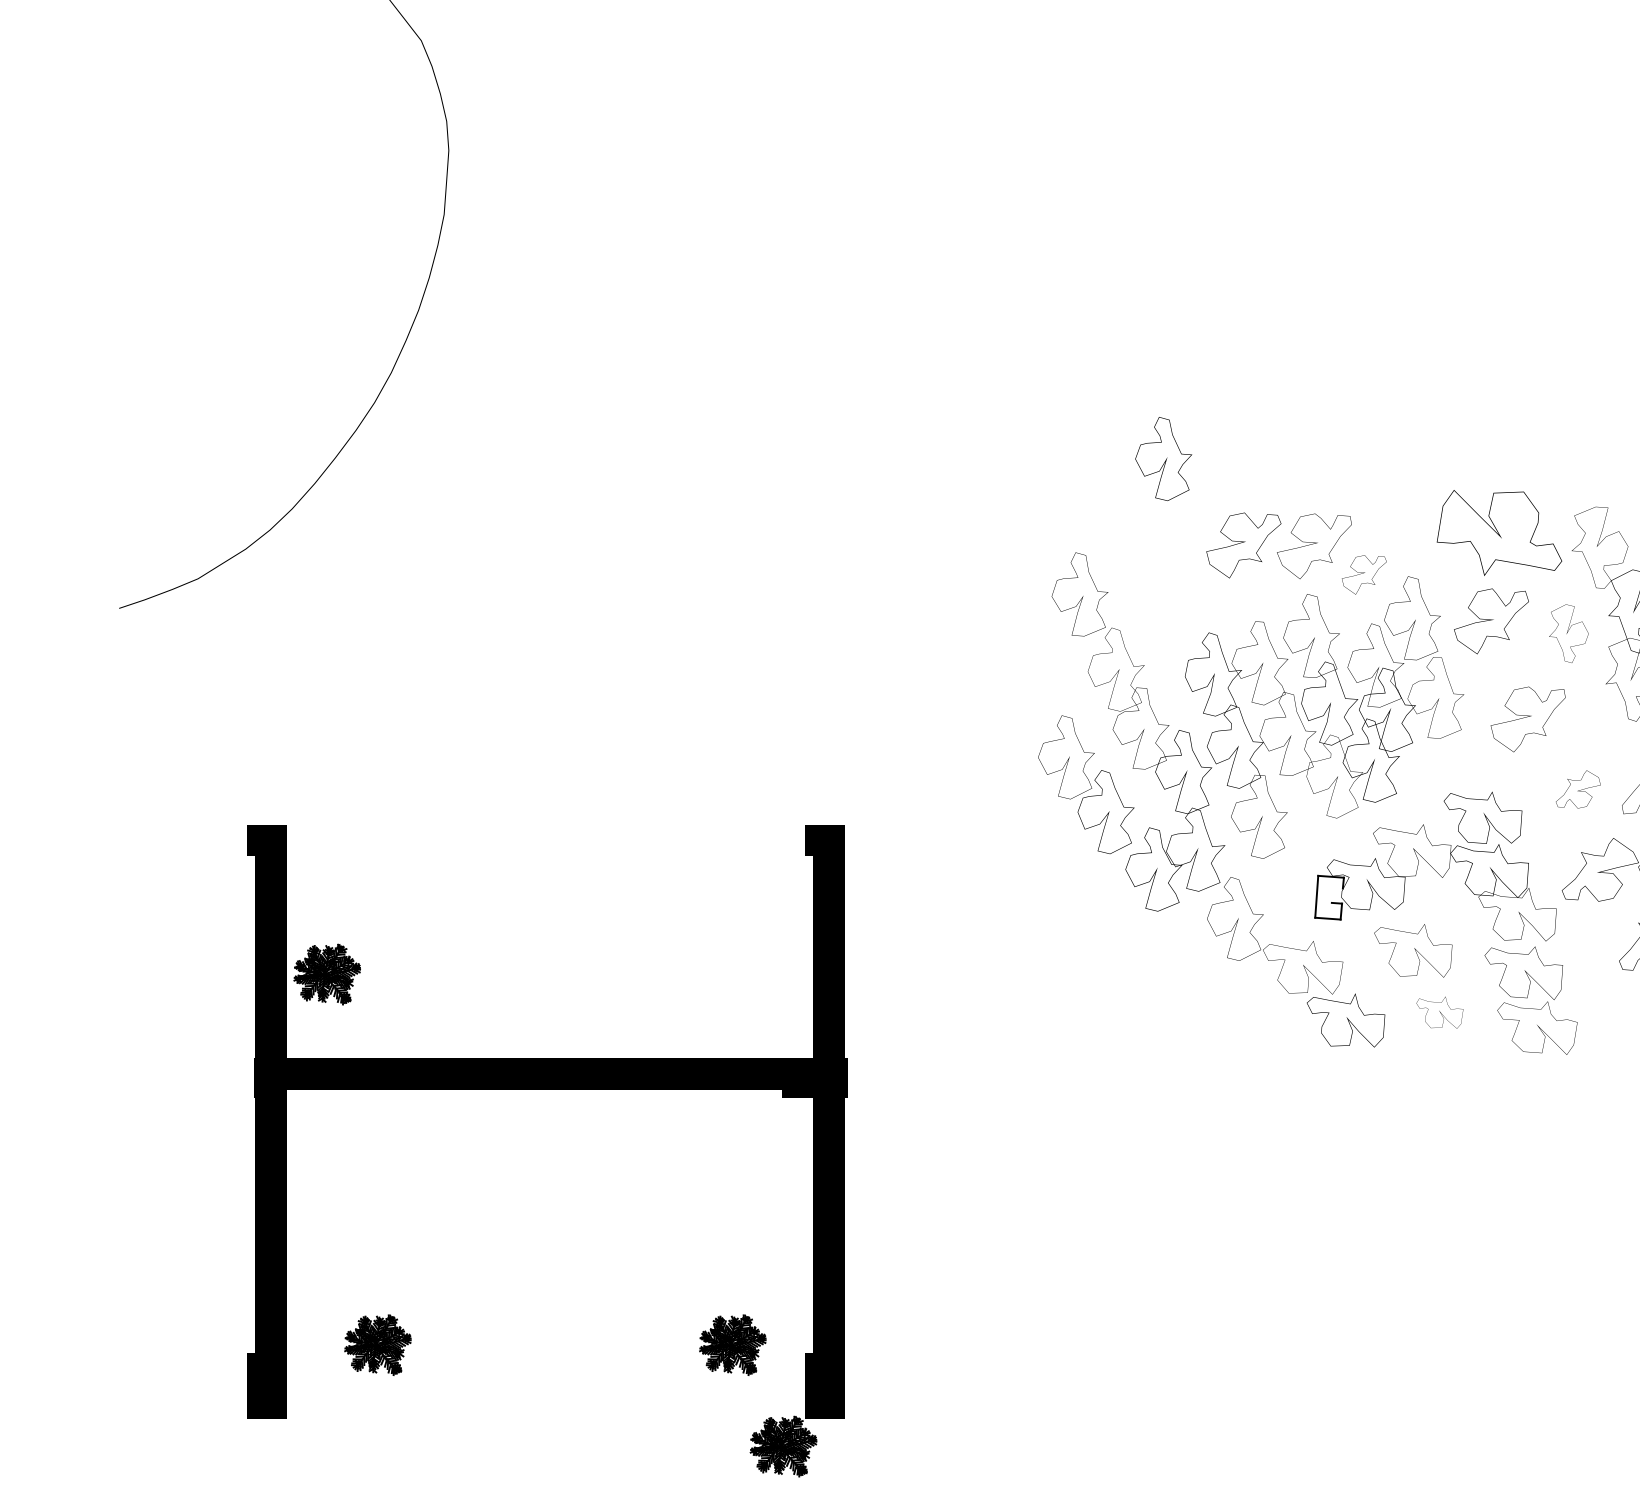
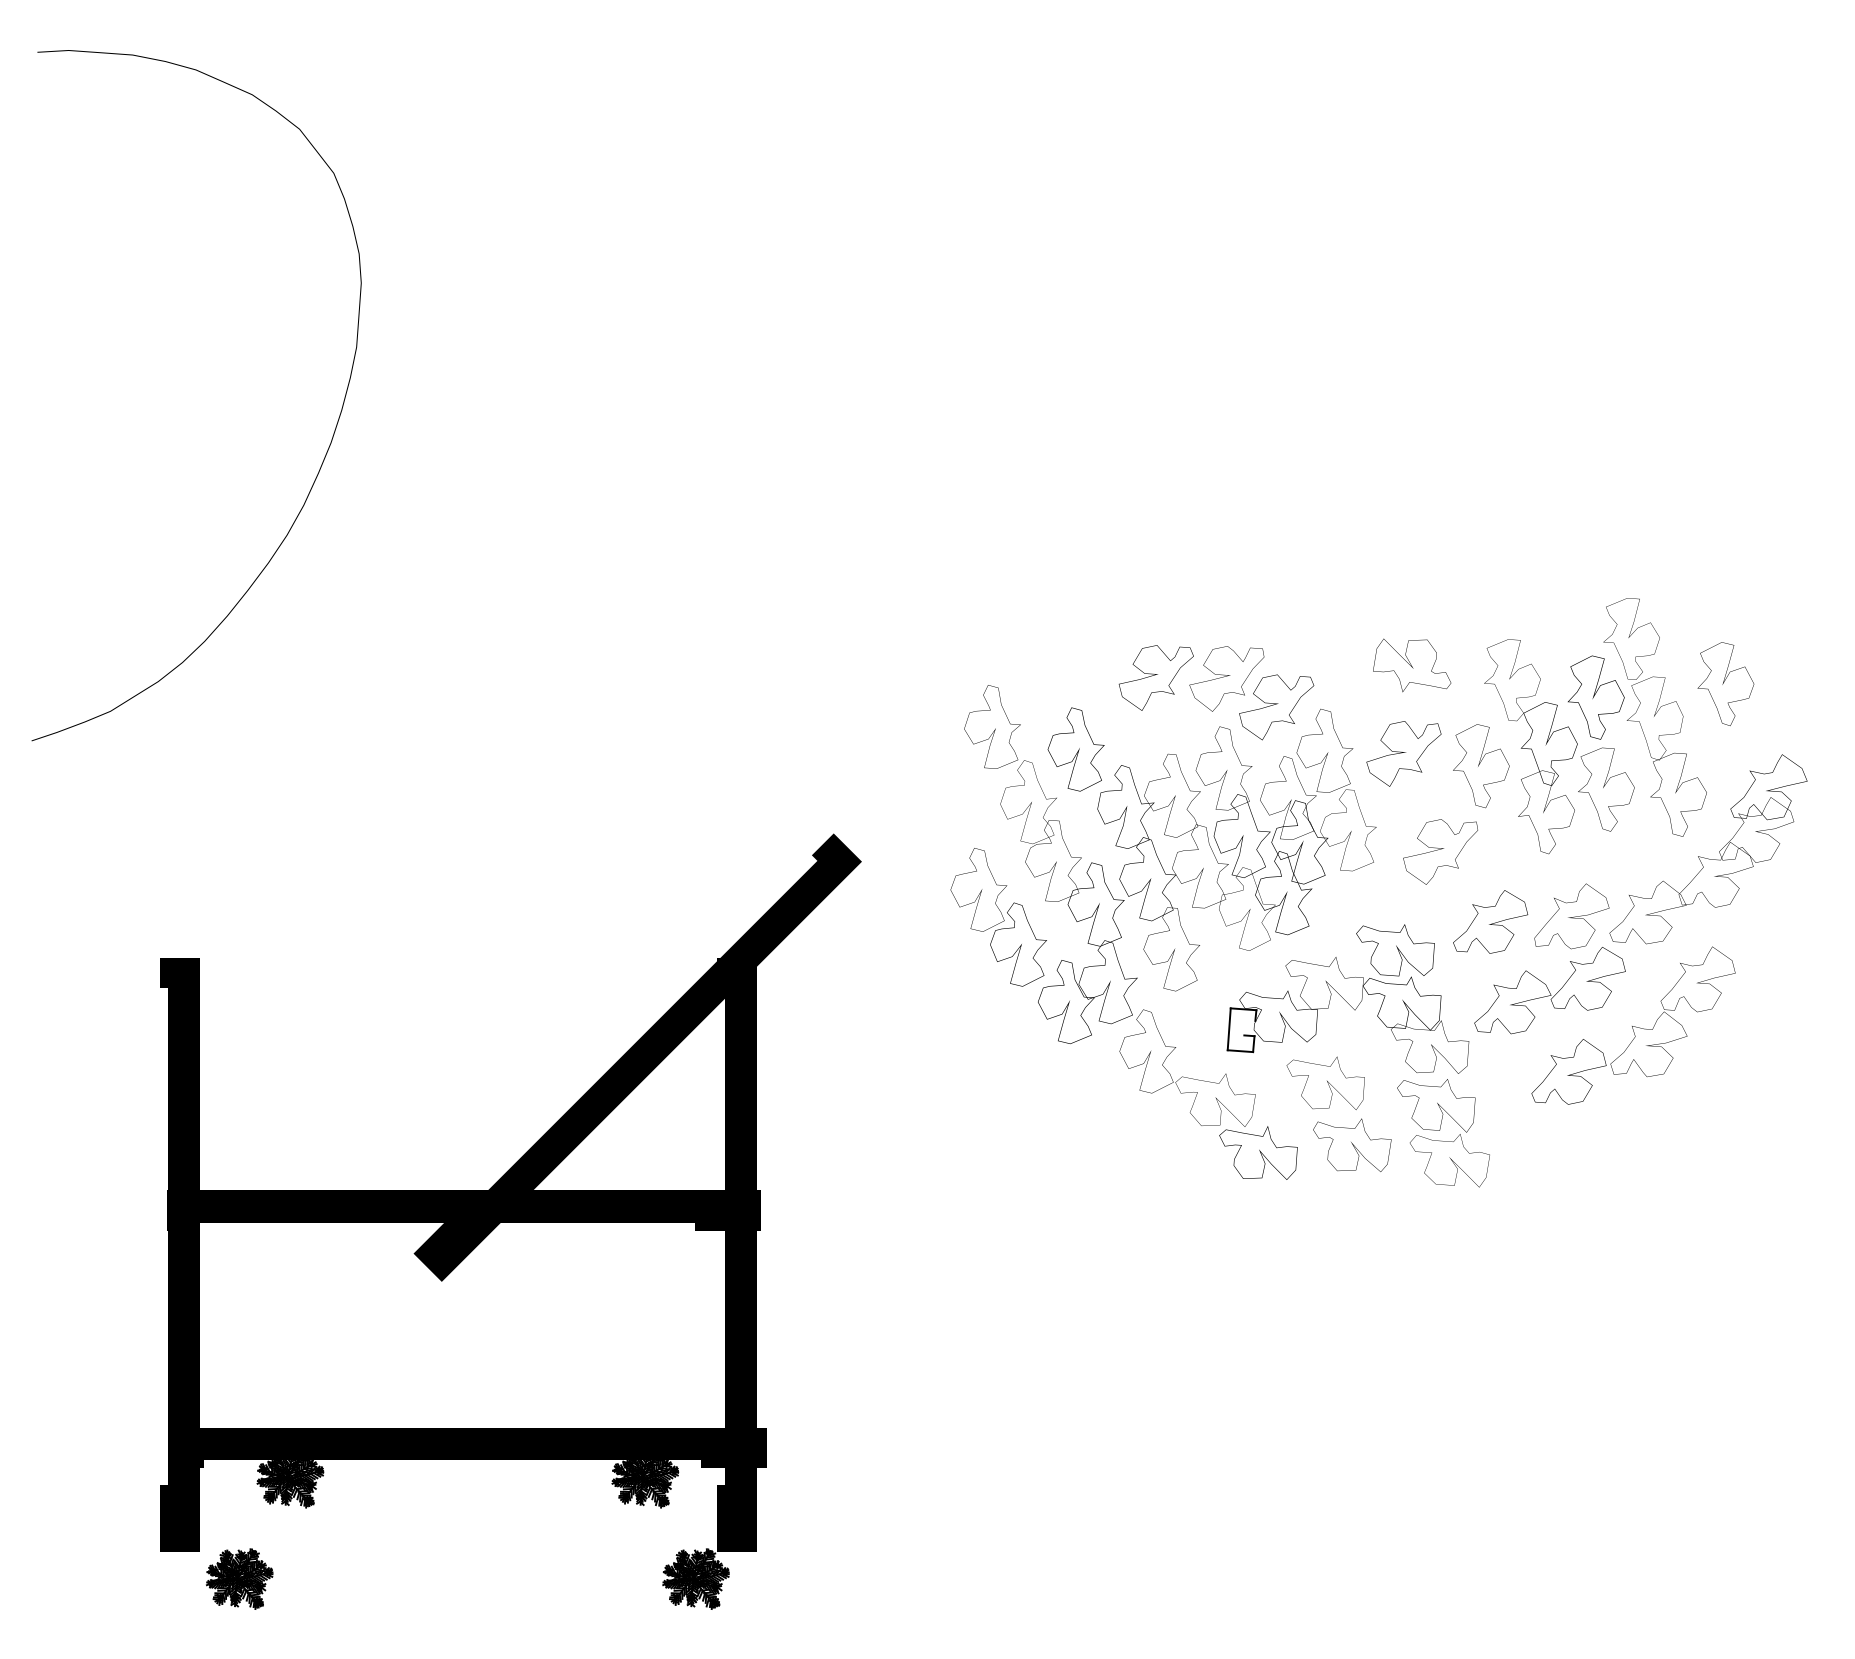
part: (1163, 458) -> (1075, 749), moved
part: (1500, 532) -> (1412, 665), size x0.62
part: (1364, 574) -> (1276, 707), size x1.67
part: (1569, 633) -> (1481, 766), size x1.43
part: (1578, 788) -> (1490, 921), size x1.67
fill: (725, 924) -> (637, 1057), added
part: (327, 973) -> (239, 1578), moved
part: (1440, 1011) -> (1352, 1144), size x1.67
fill: (558, 1315) -> (470, 1448), added

